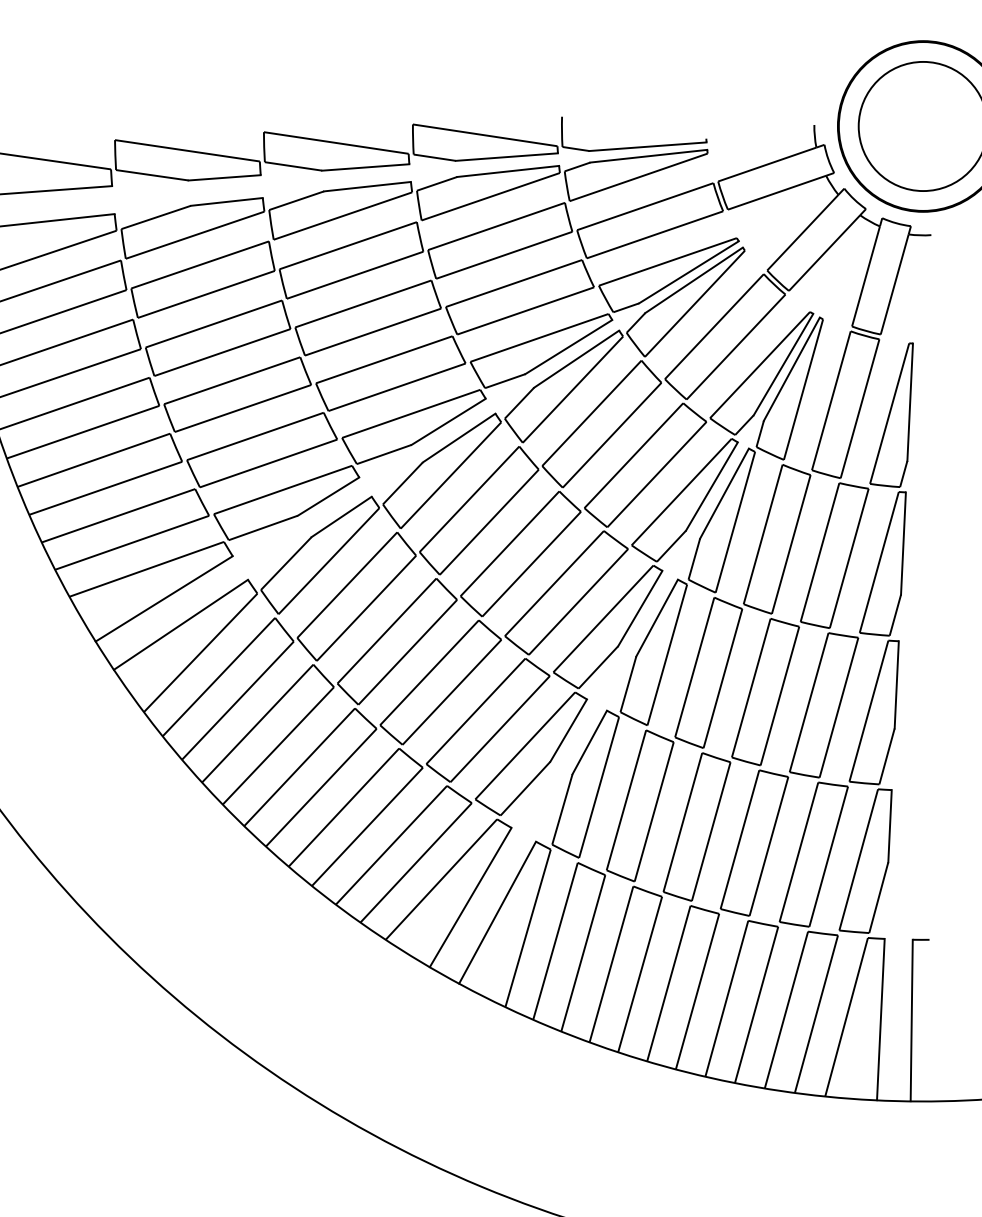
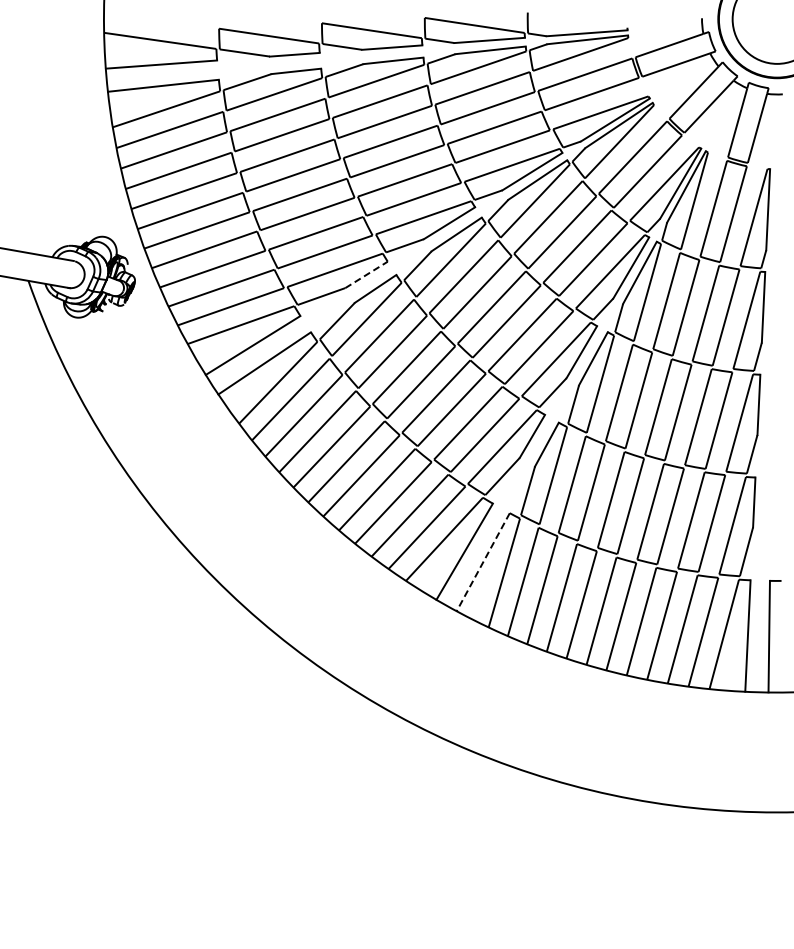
line: (328, 496) -> (366, 274), solid -> dashed
line: (497, 913) -> (483, 562), solid -> dashed

